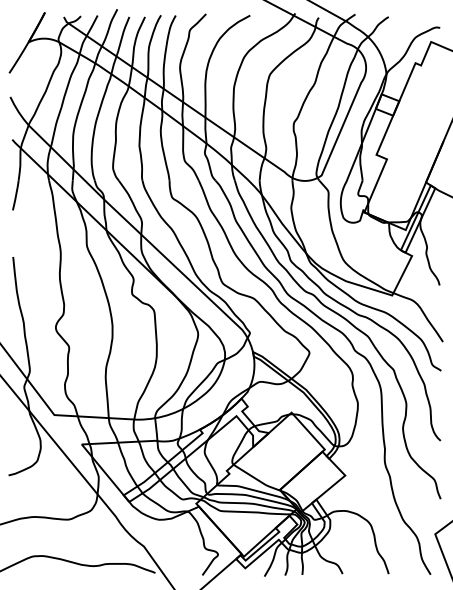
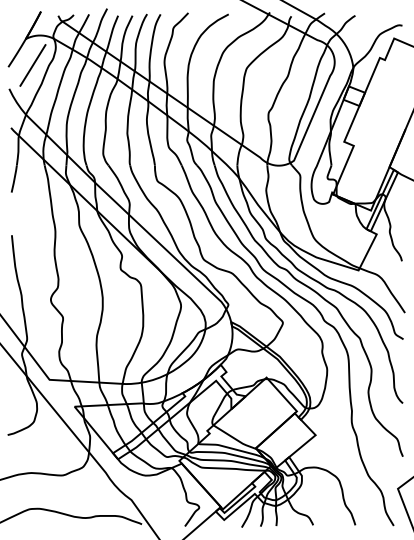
line: (35, 71) -> (32, 65), added

